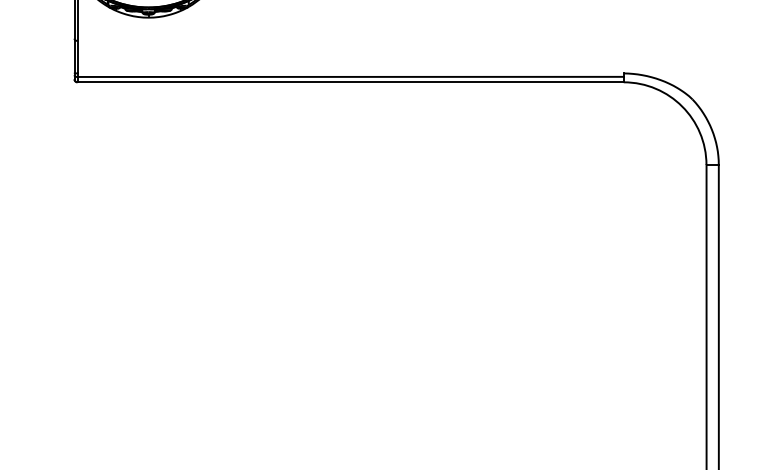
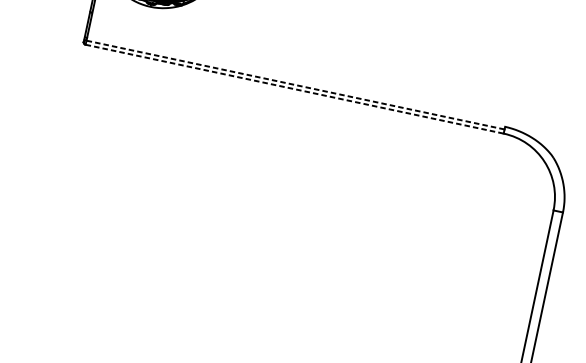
line: (350, 76) -> (295, 84), solid -> dashed
line: (351, 82) -> (295, 89), solid -> dashed

